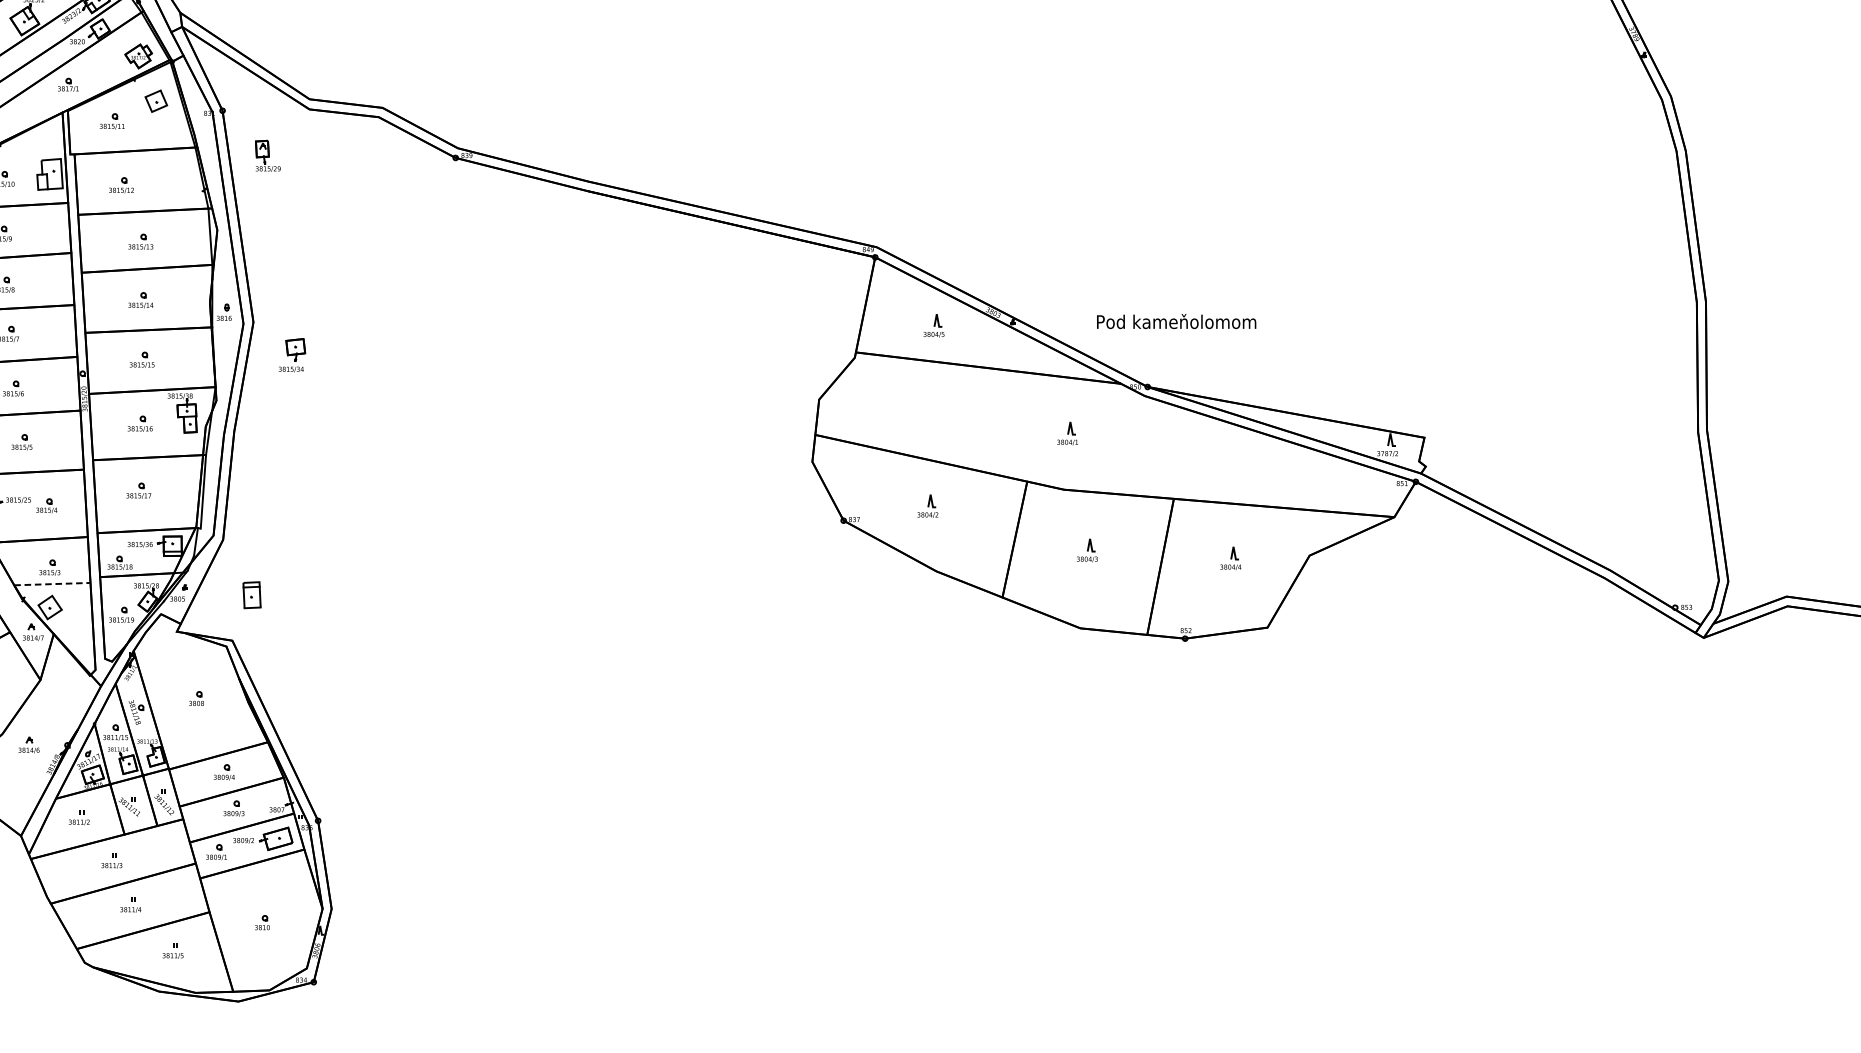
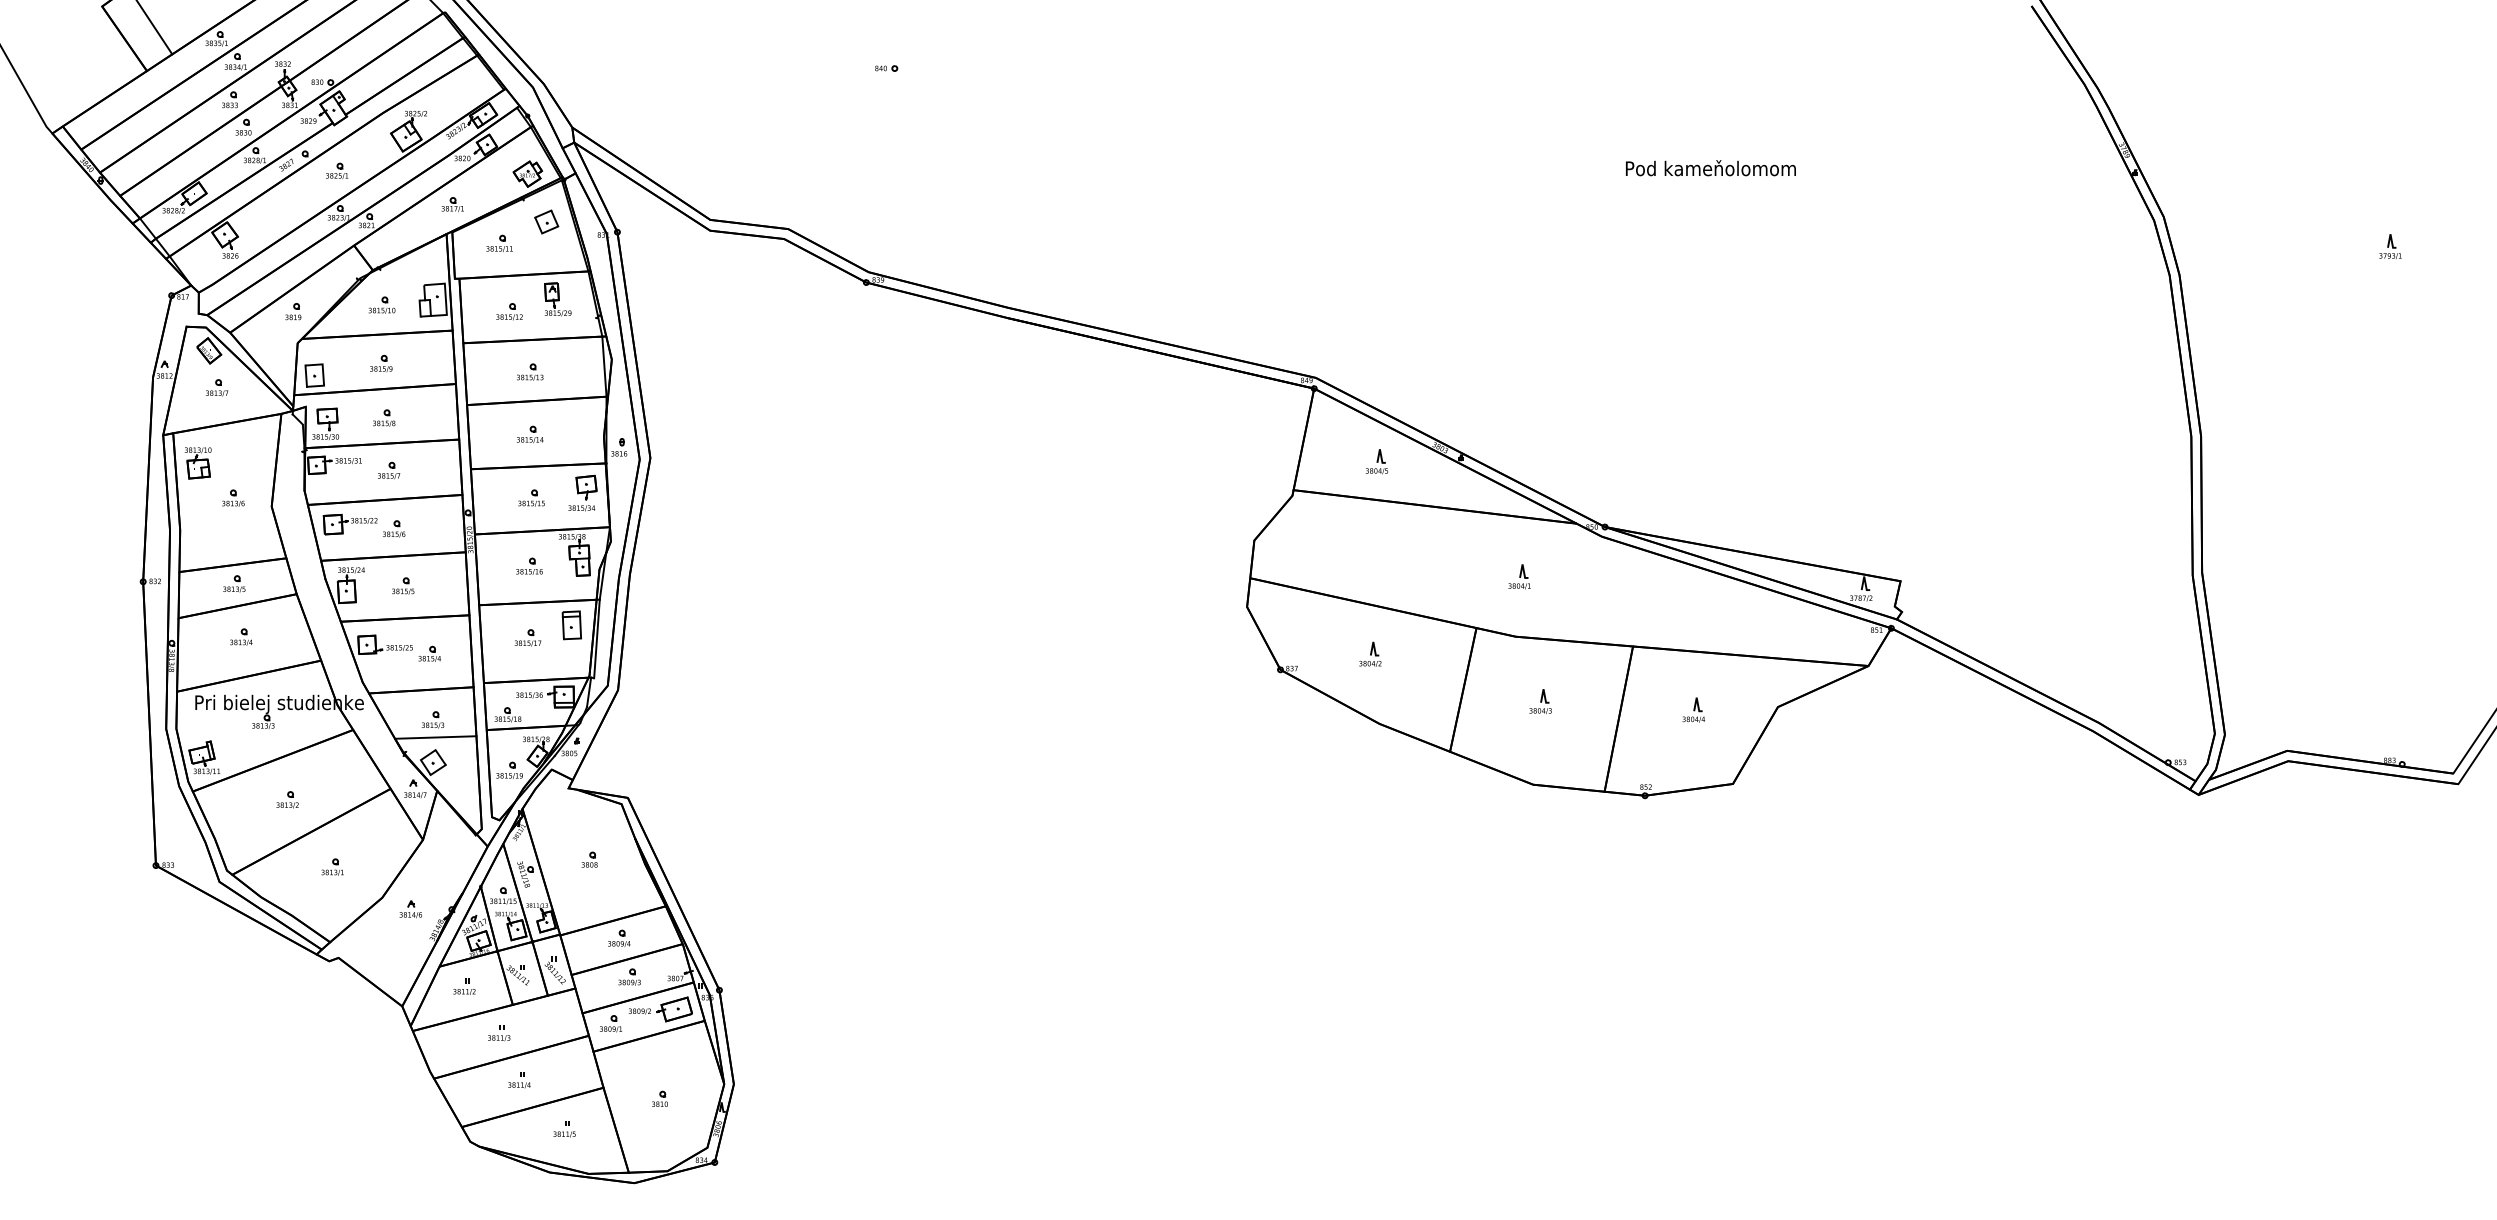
part: (267, 156) -> (557, 299), moved
text: (1176, 321) -> (1710, 168), moved
part: (291, 354) -> (582, 492), moved
line: (52, 584) -> (435, 737), dashed -> solid
part: (251, 595) -> (571, 625), moved

